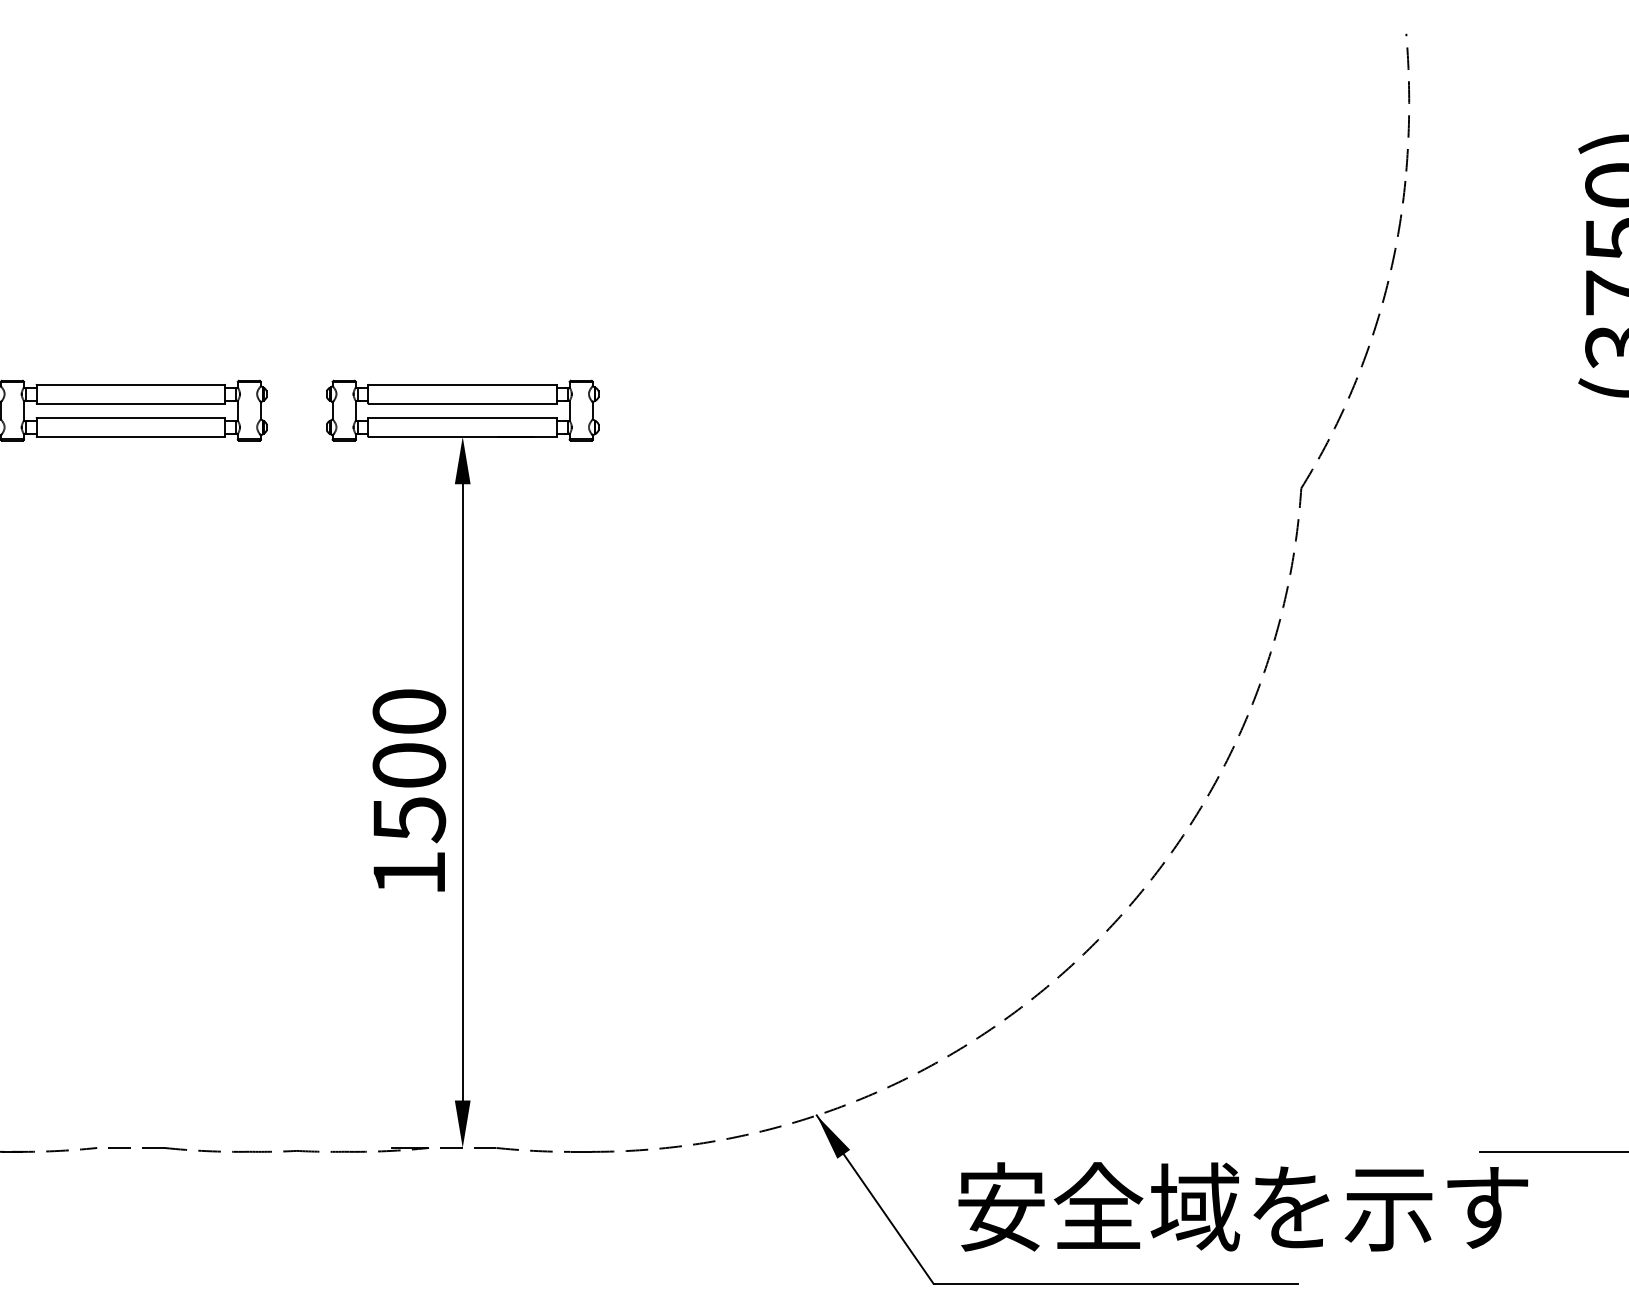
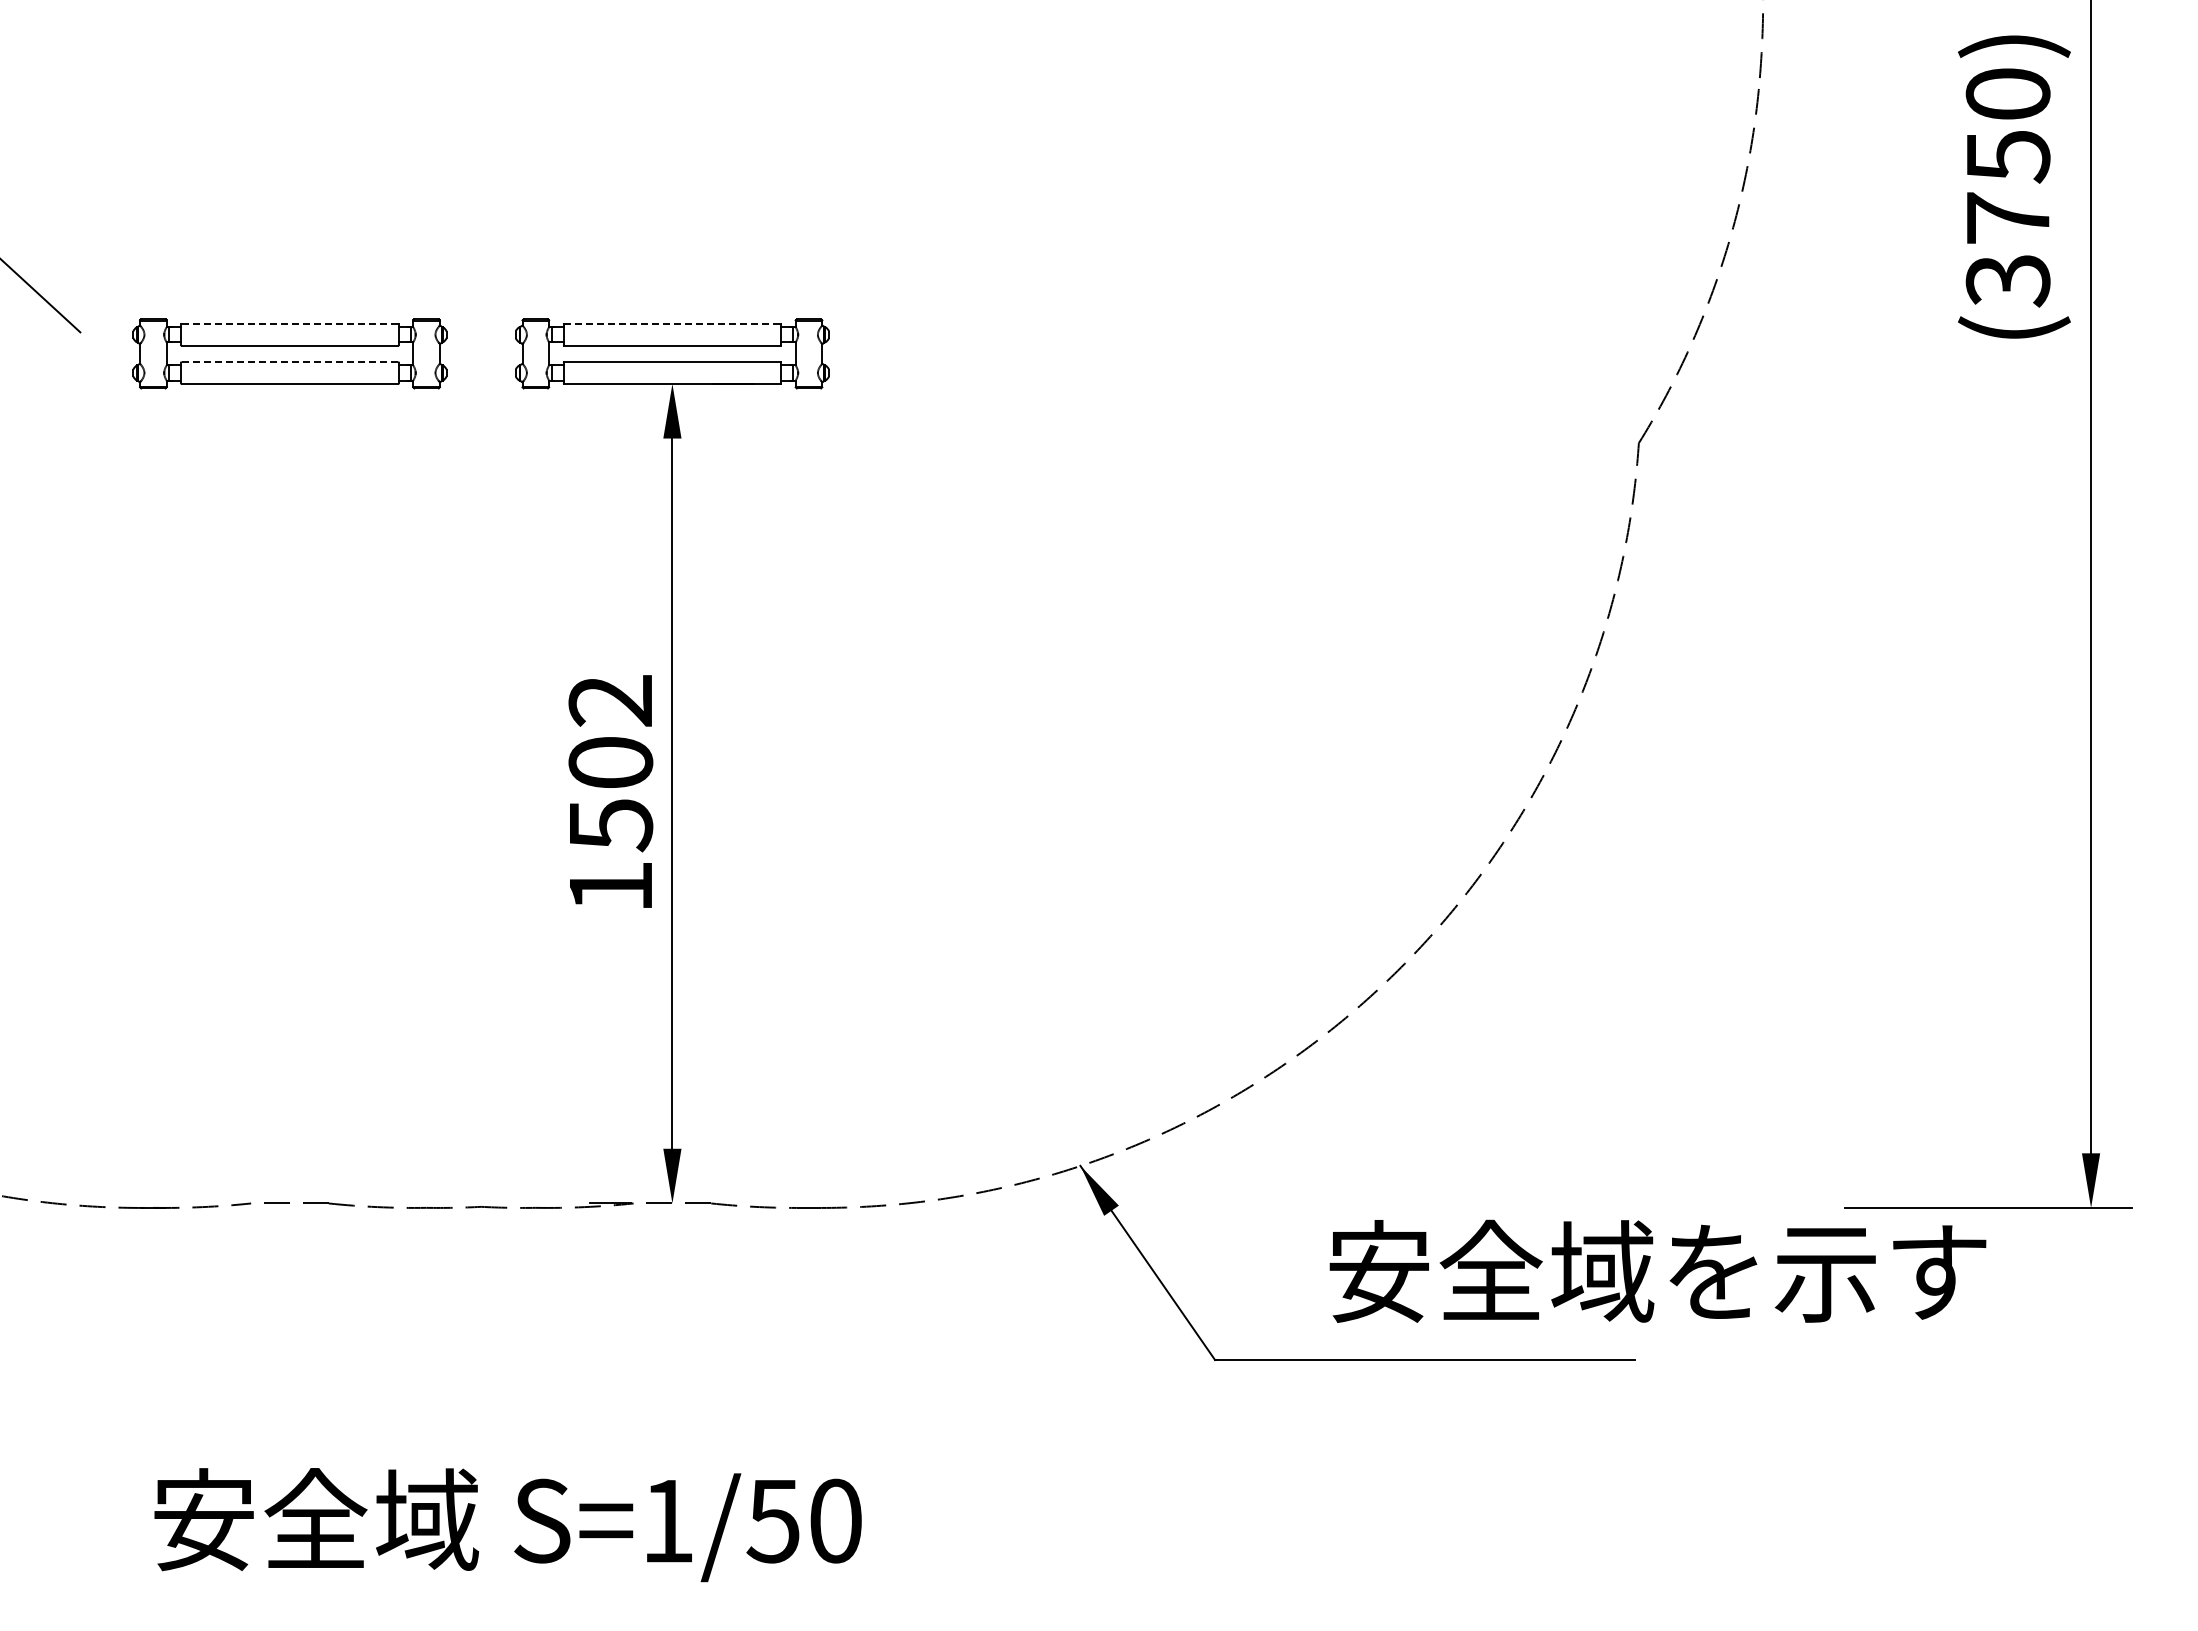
line: (131, 384) -> (290, 323), solid -> dashed
line: (462, 384) -> (672, 323), solid -> dashed
line: (131, 418) -> (290, 362), solid -> dashed
text: (409, 711) -> (610, 700), 1500 -> 1502
text: (1242, 1206) -> (1657, 1270), moved

